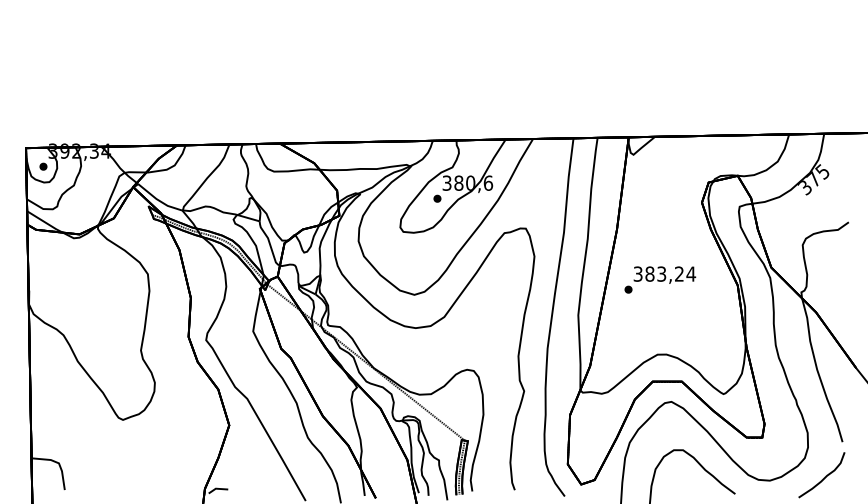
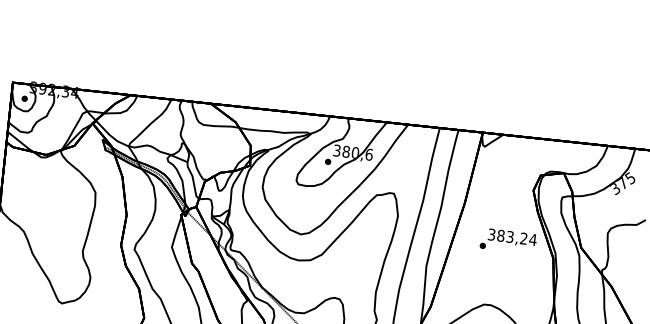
text: (660, 279) -> (508, 241), moved

